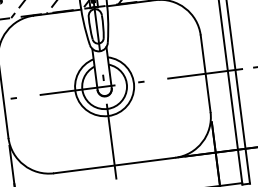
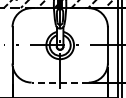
line: (115, 165) -> (60, 82), solid -> dashed

